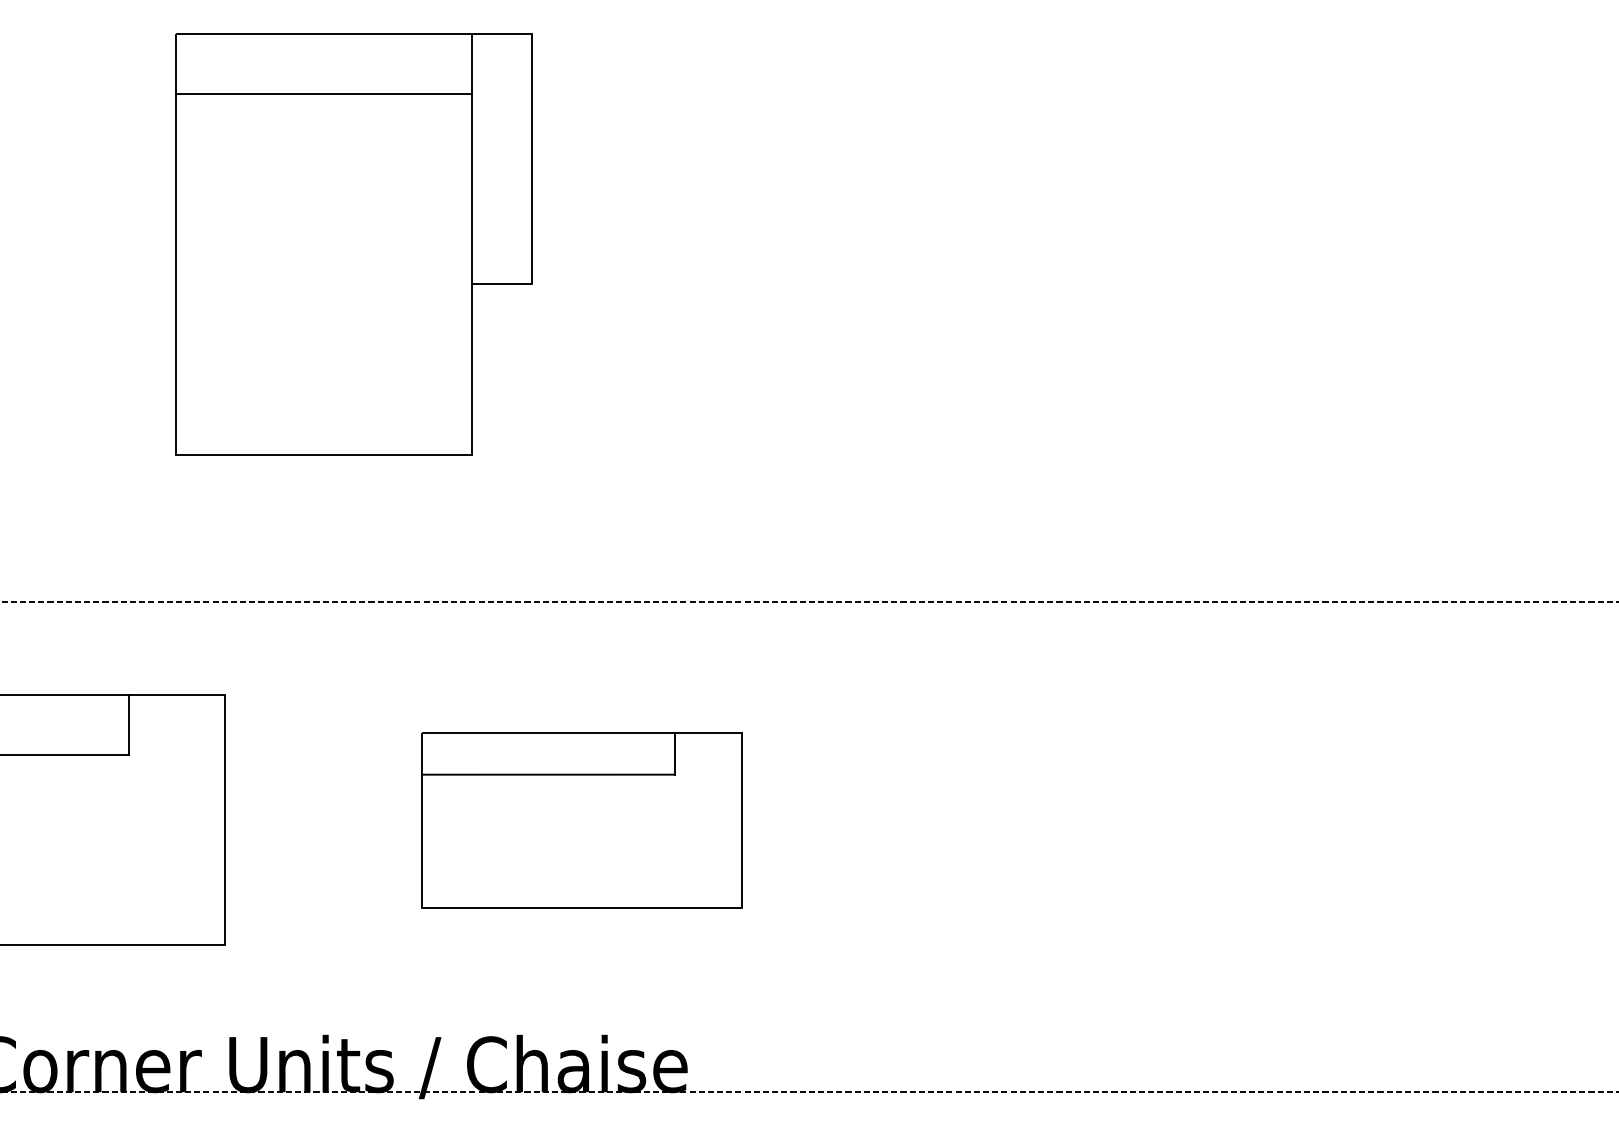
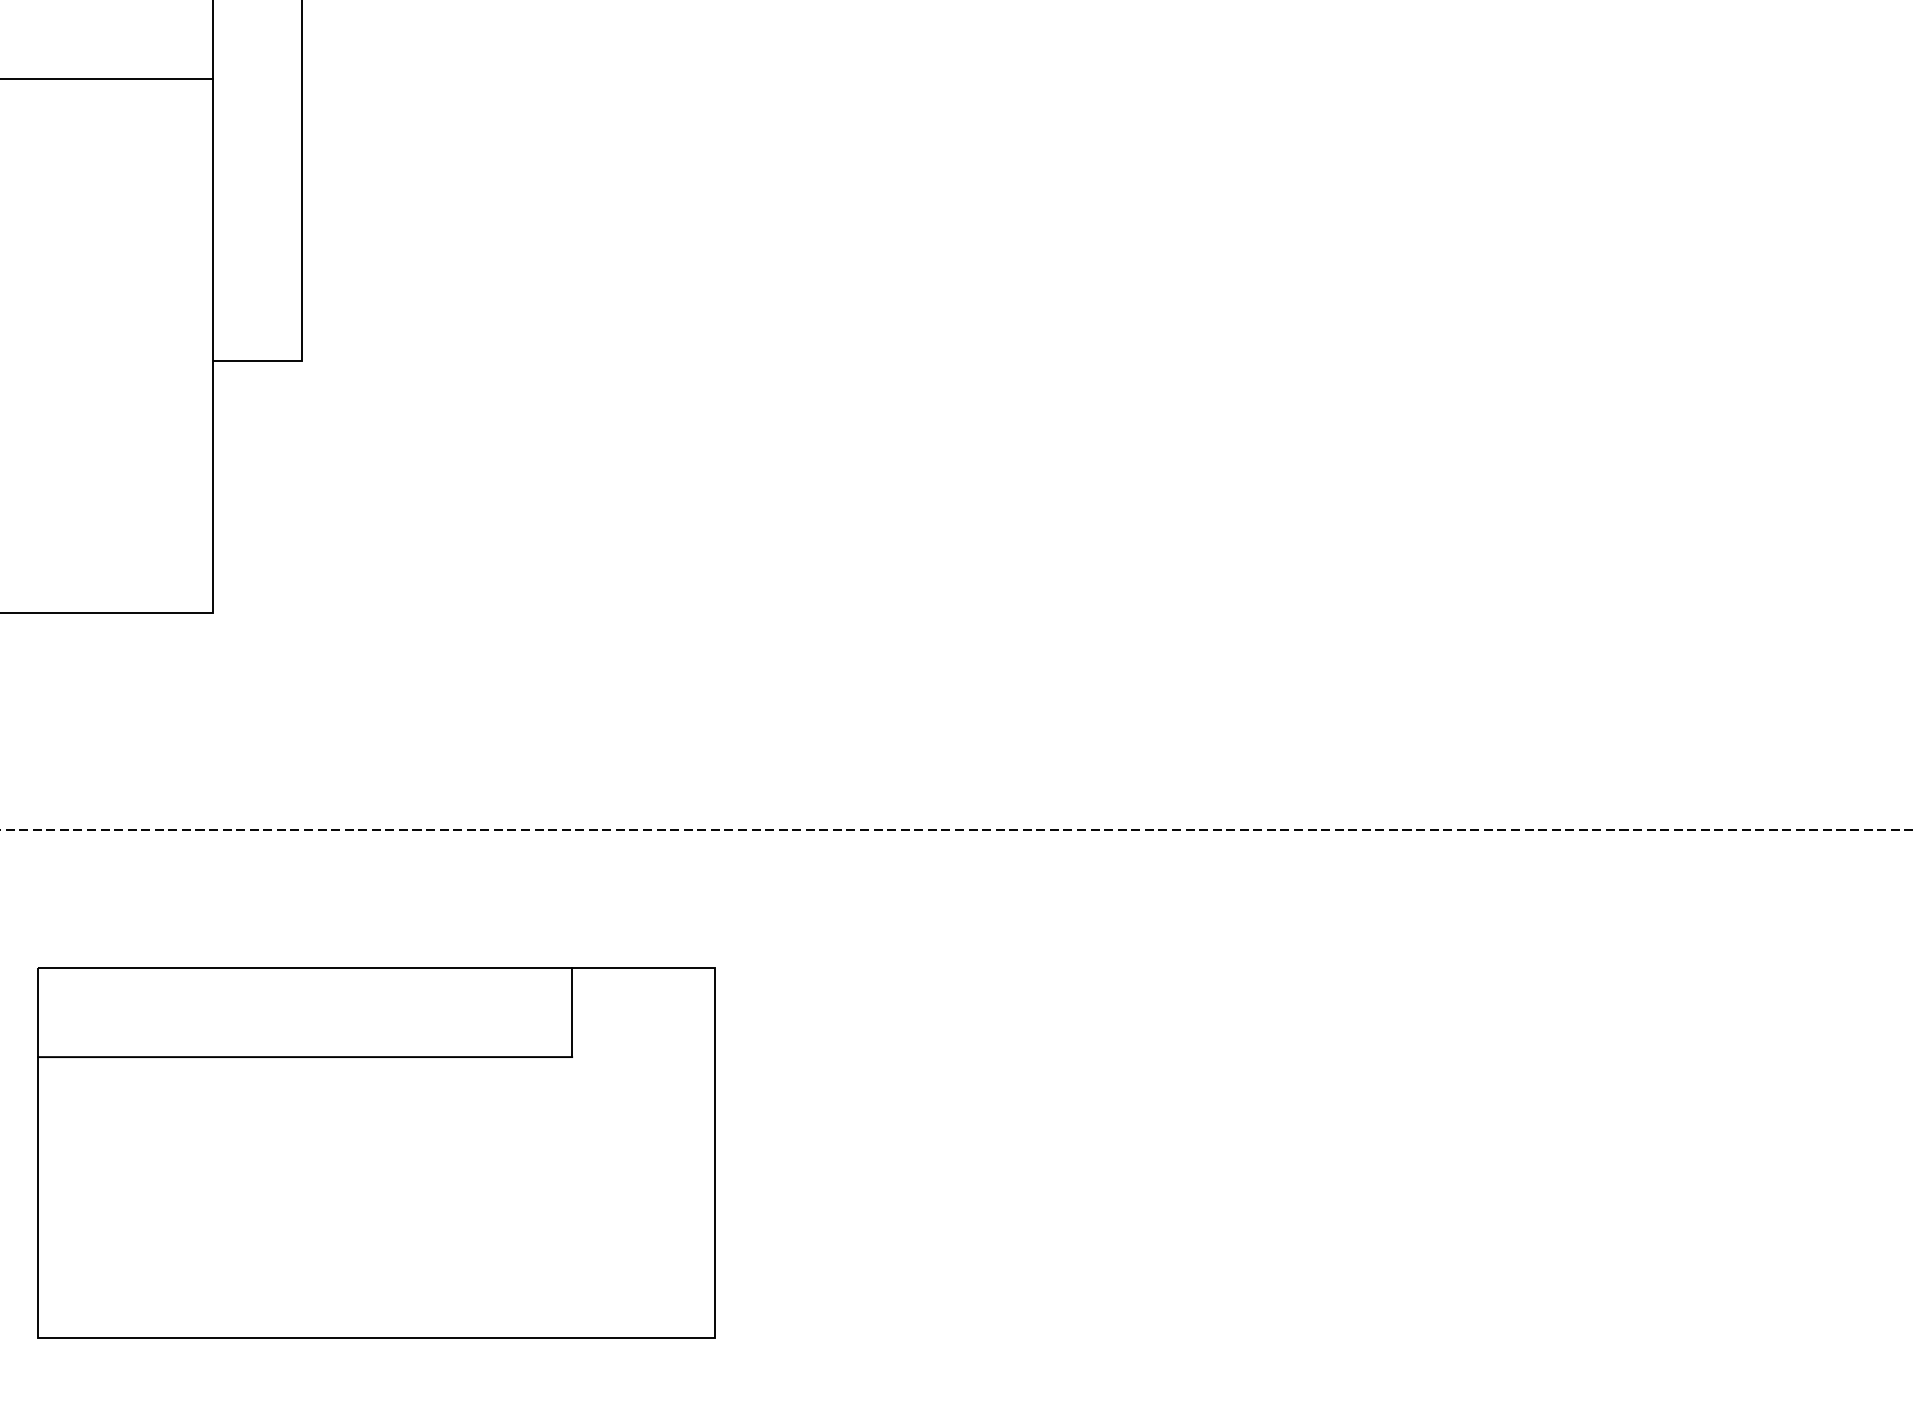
part: (581, 819) -> (374, 1152), size x1.43

